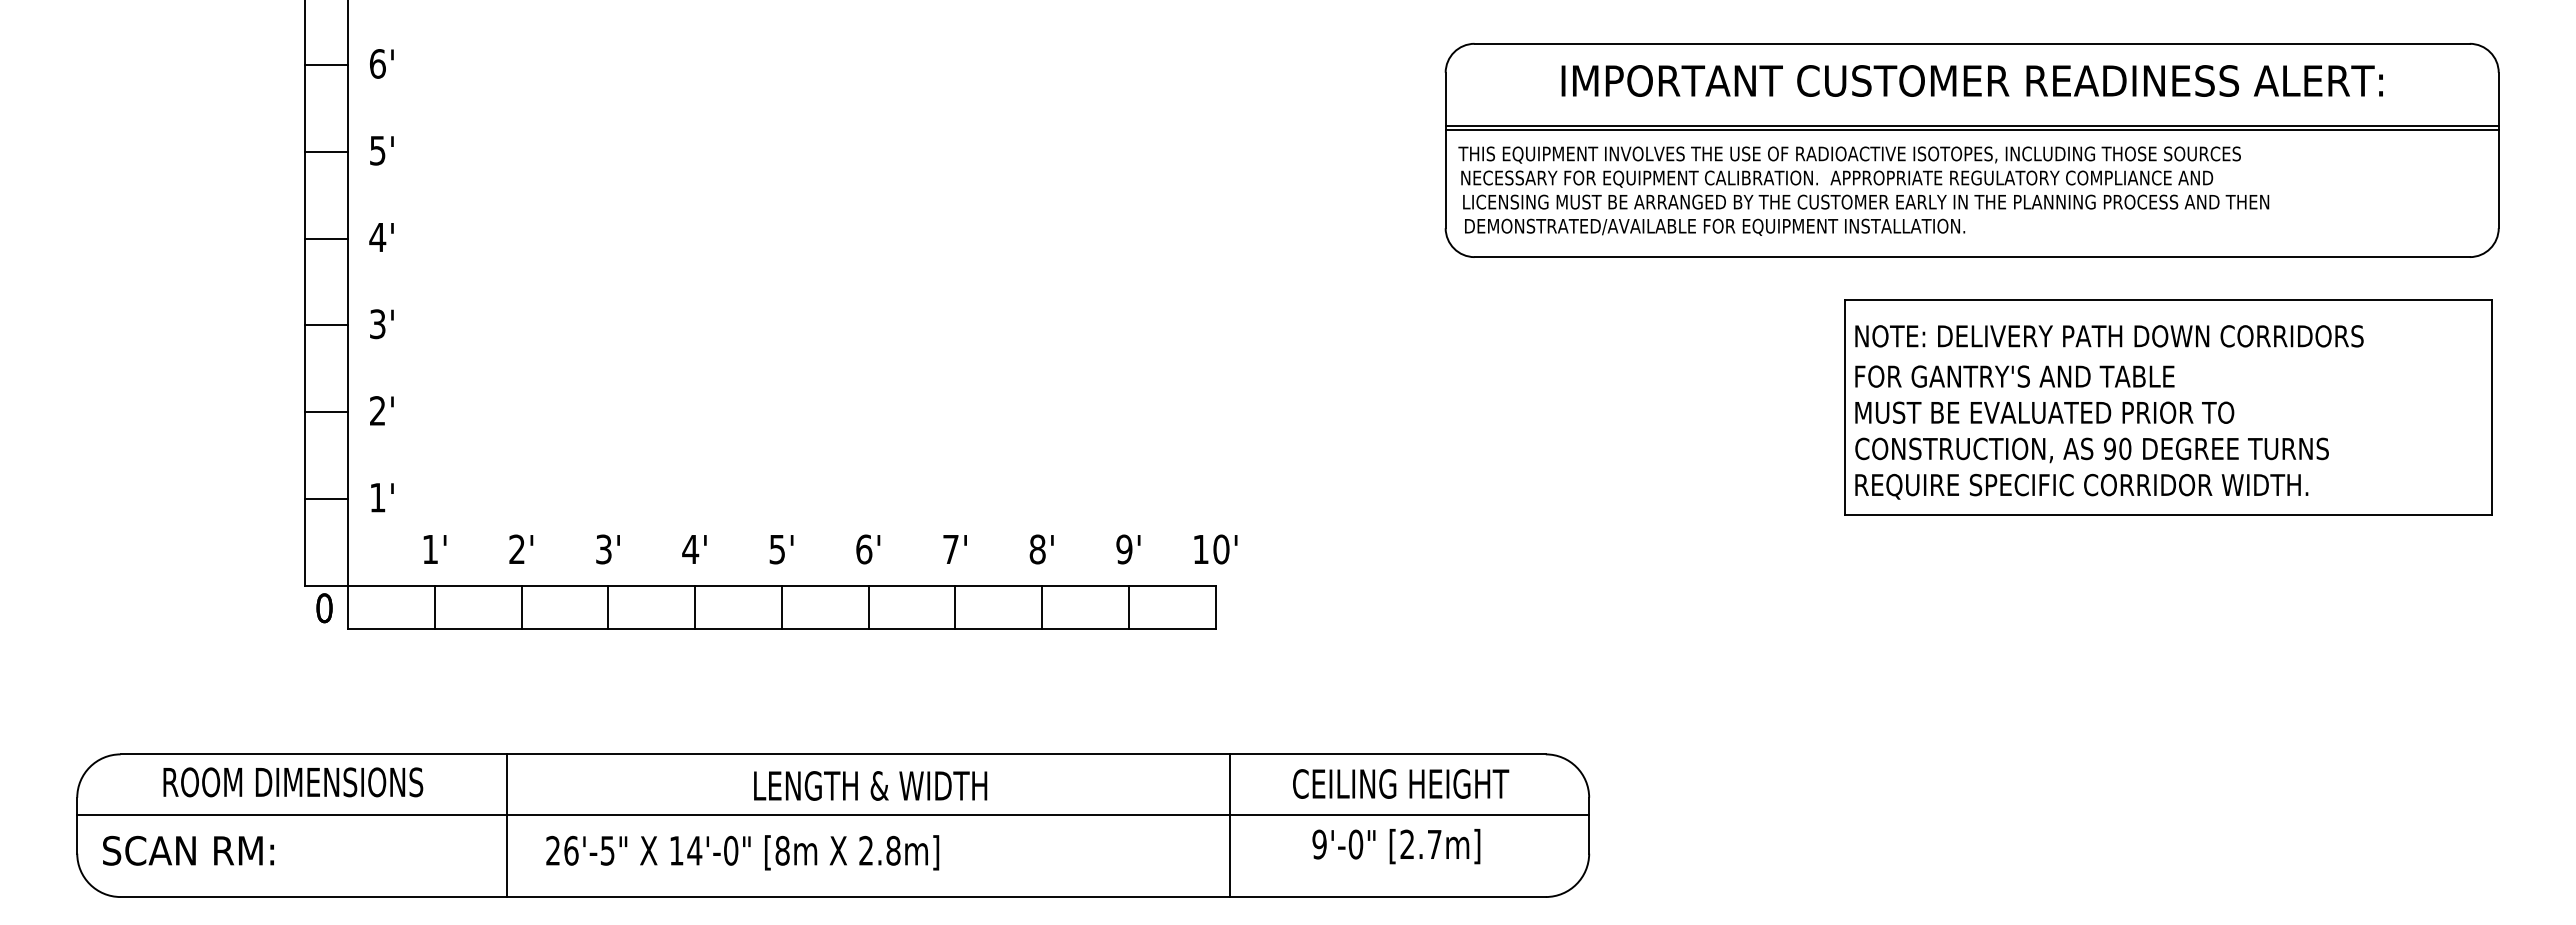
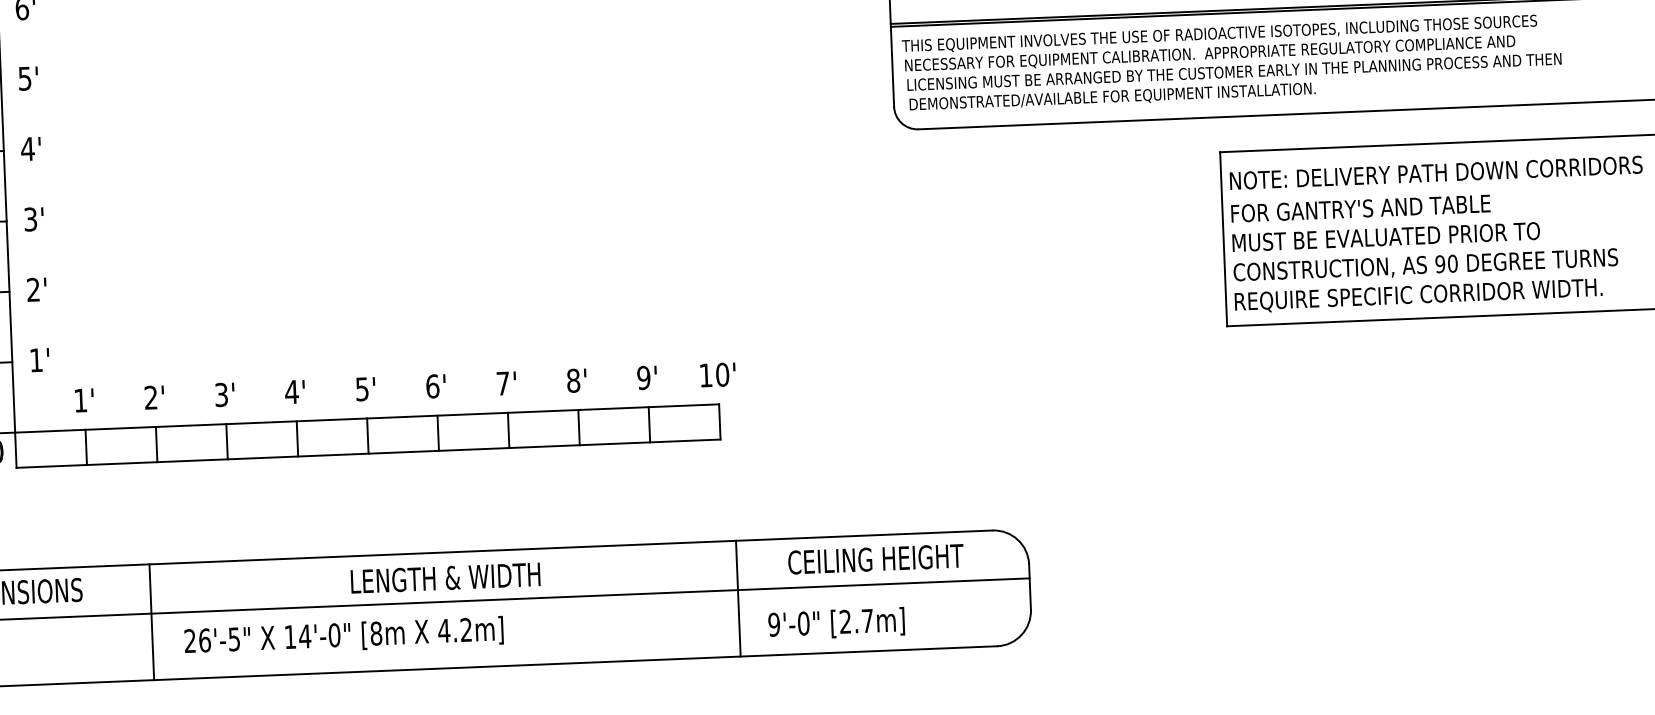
text: (1396, 846) -> (836, 623), moved
text: (879, 850) -> (454, 630), 2.8m] -> 4.2m]

